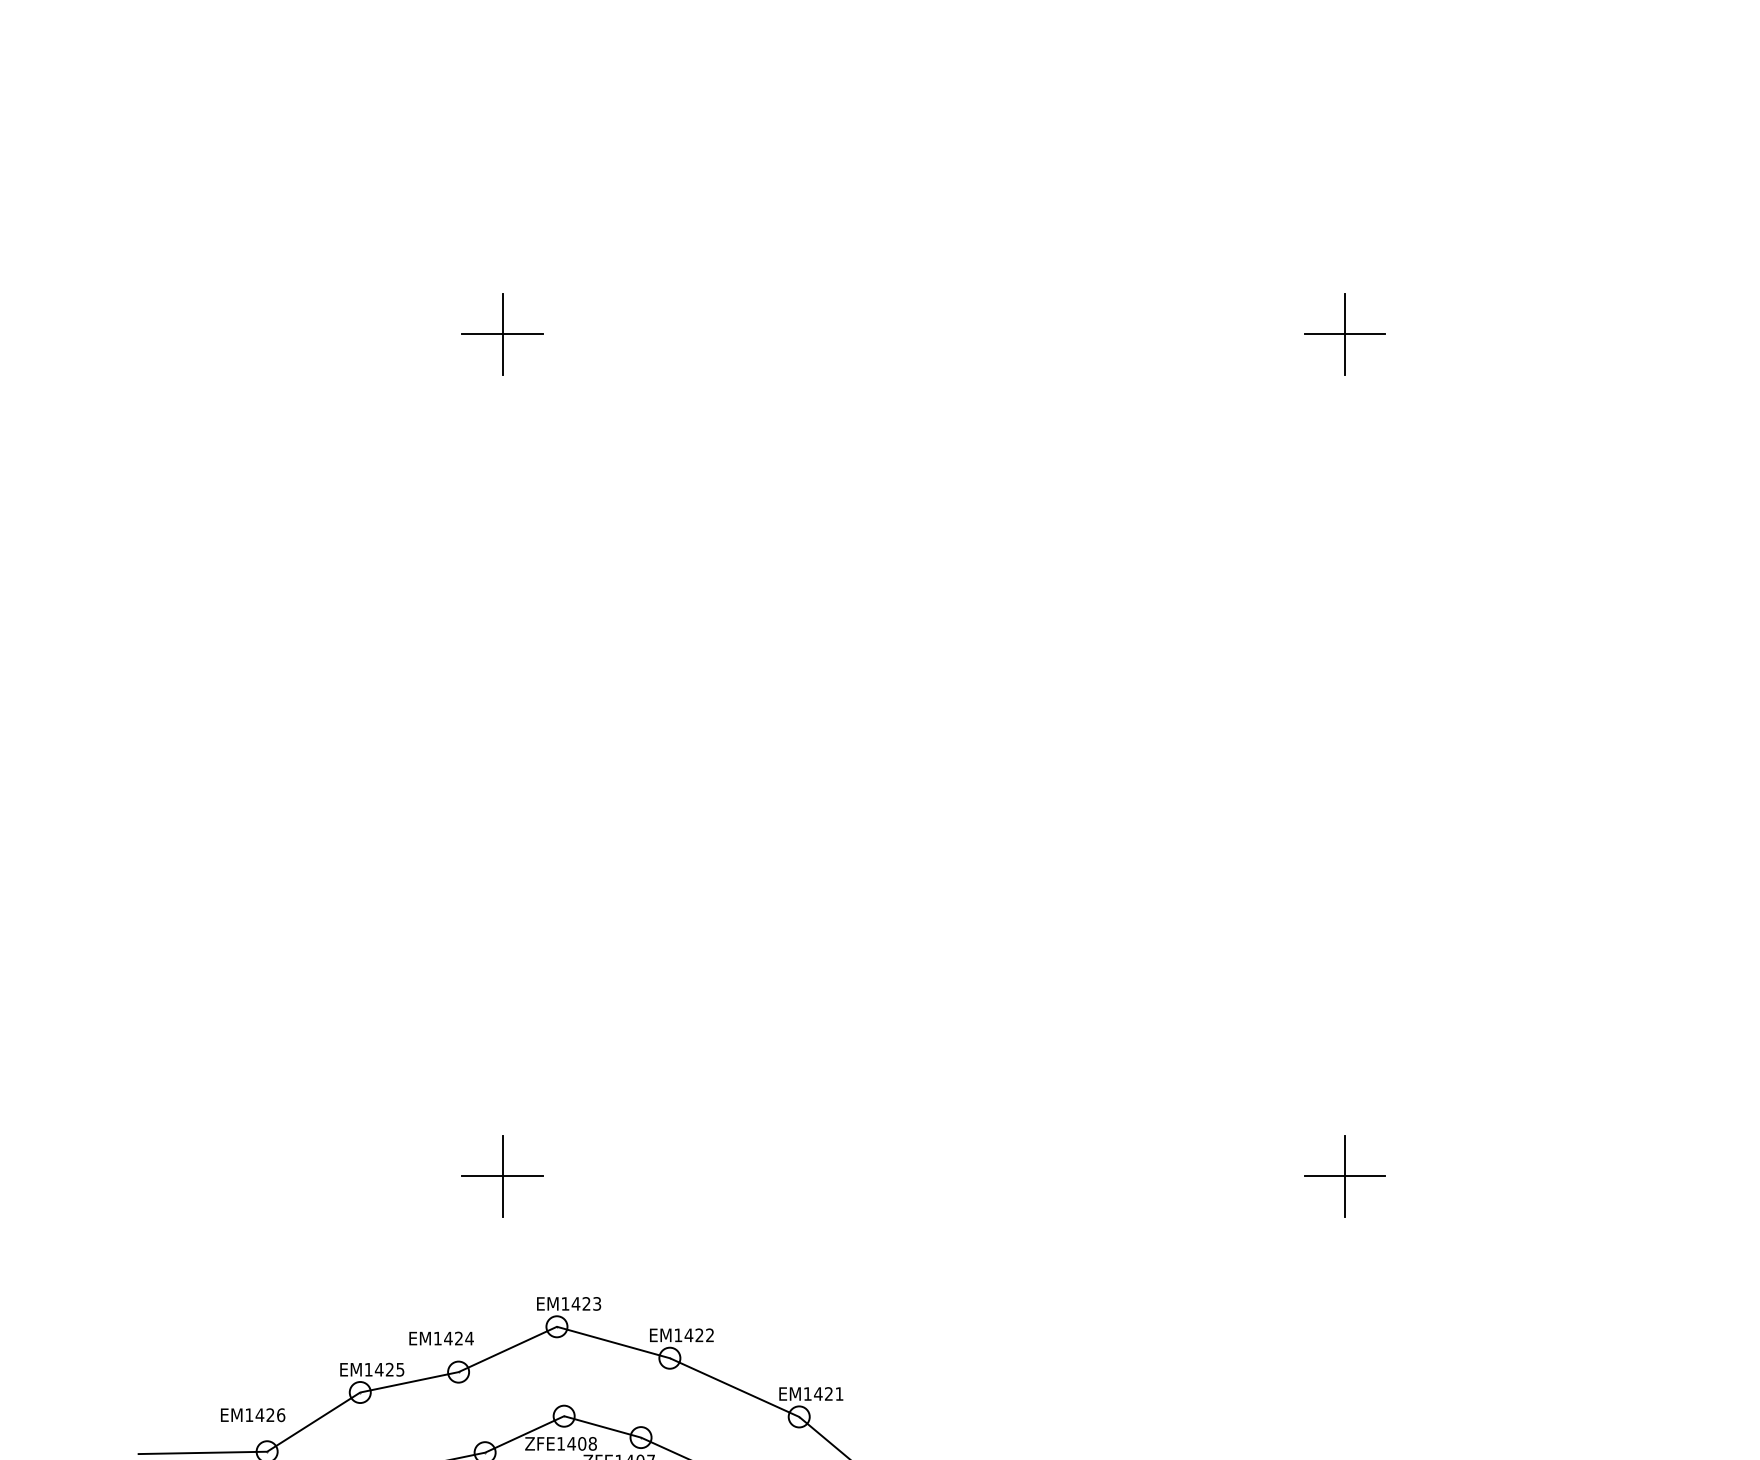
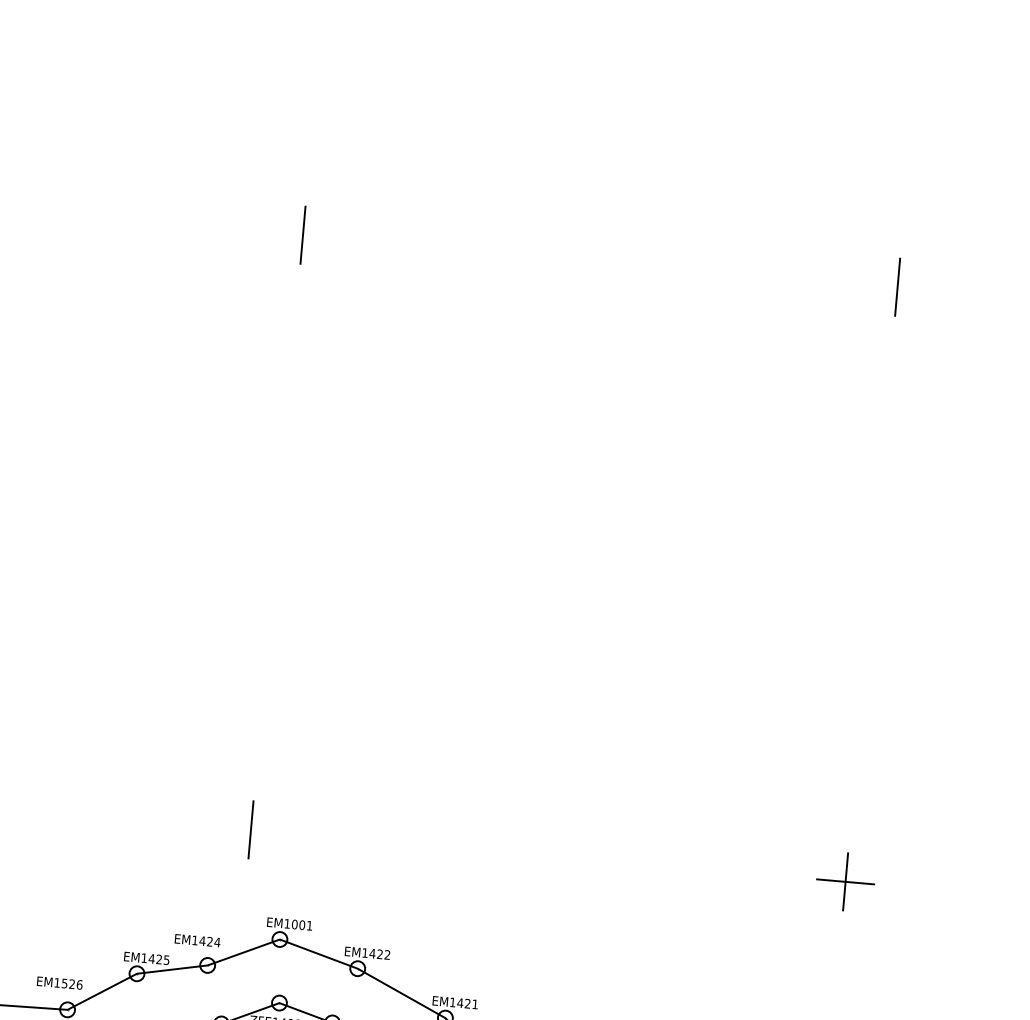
line: (502, 334) -> (302, 235), removed
line: (1344, 334) -> (897, 287), removed
line: (502, 1176) -> (250, 830), removed
text: (586, 1303) -> (302, 924), EM1423 -> EM1001
text: (259, 1415) -> (64, 983), EM1426 -> EM1526

